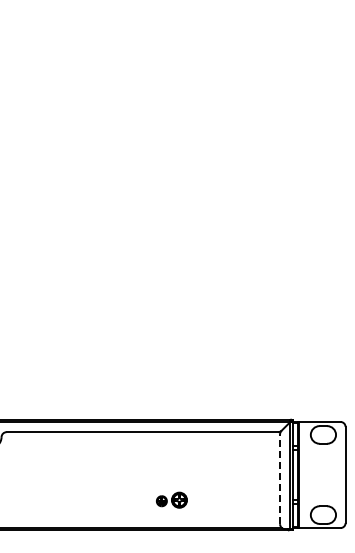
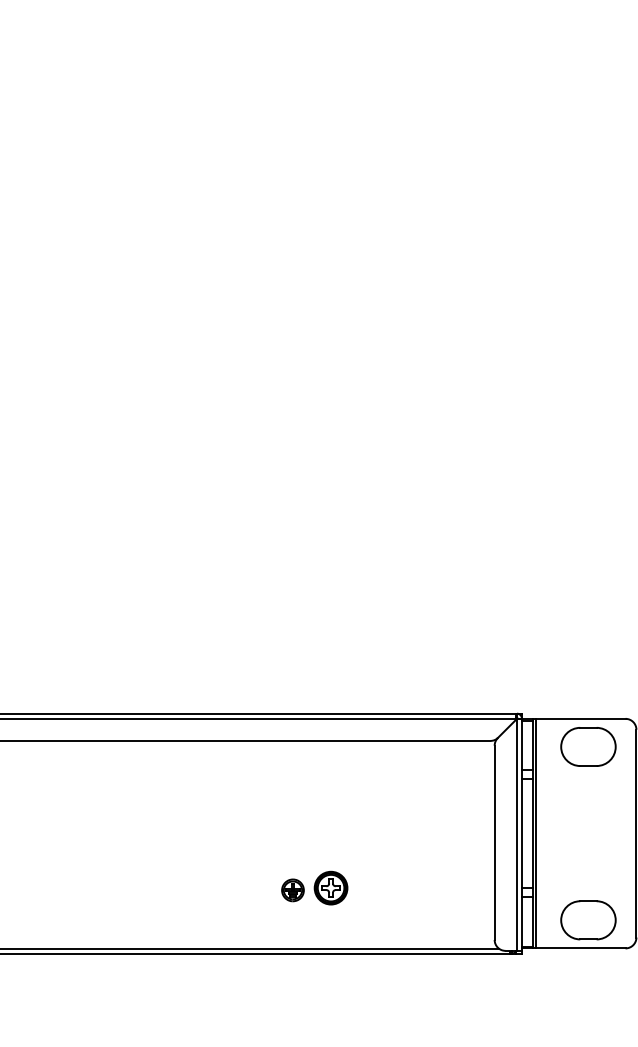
line: (280, 479) -> (495, 843), dashed -> solid
part: (171, 499) -> (313, 886), moved

